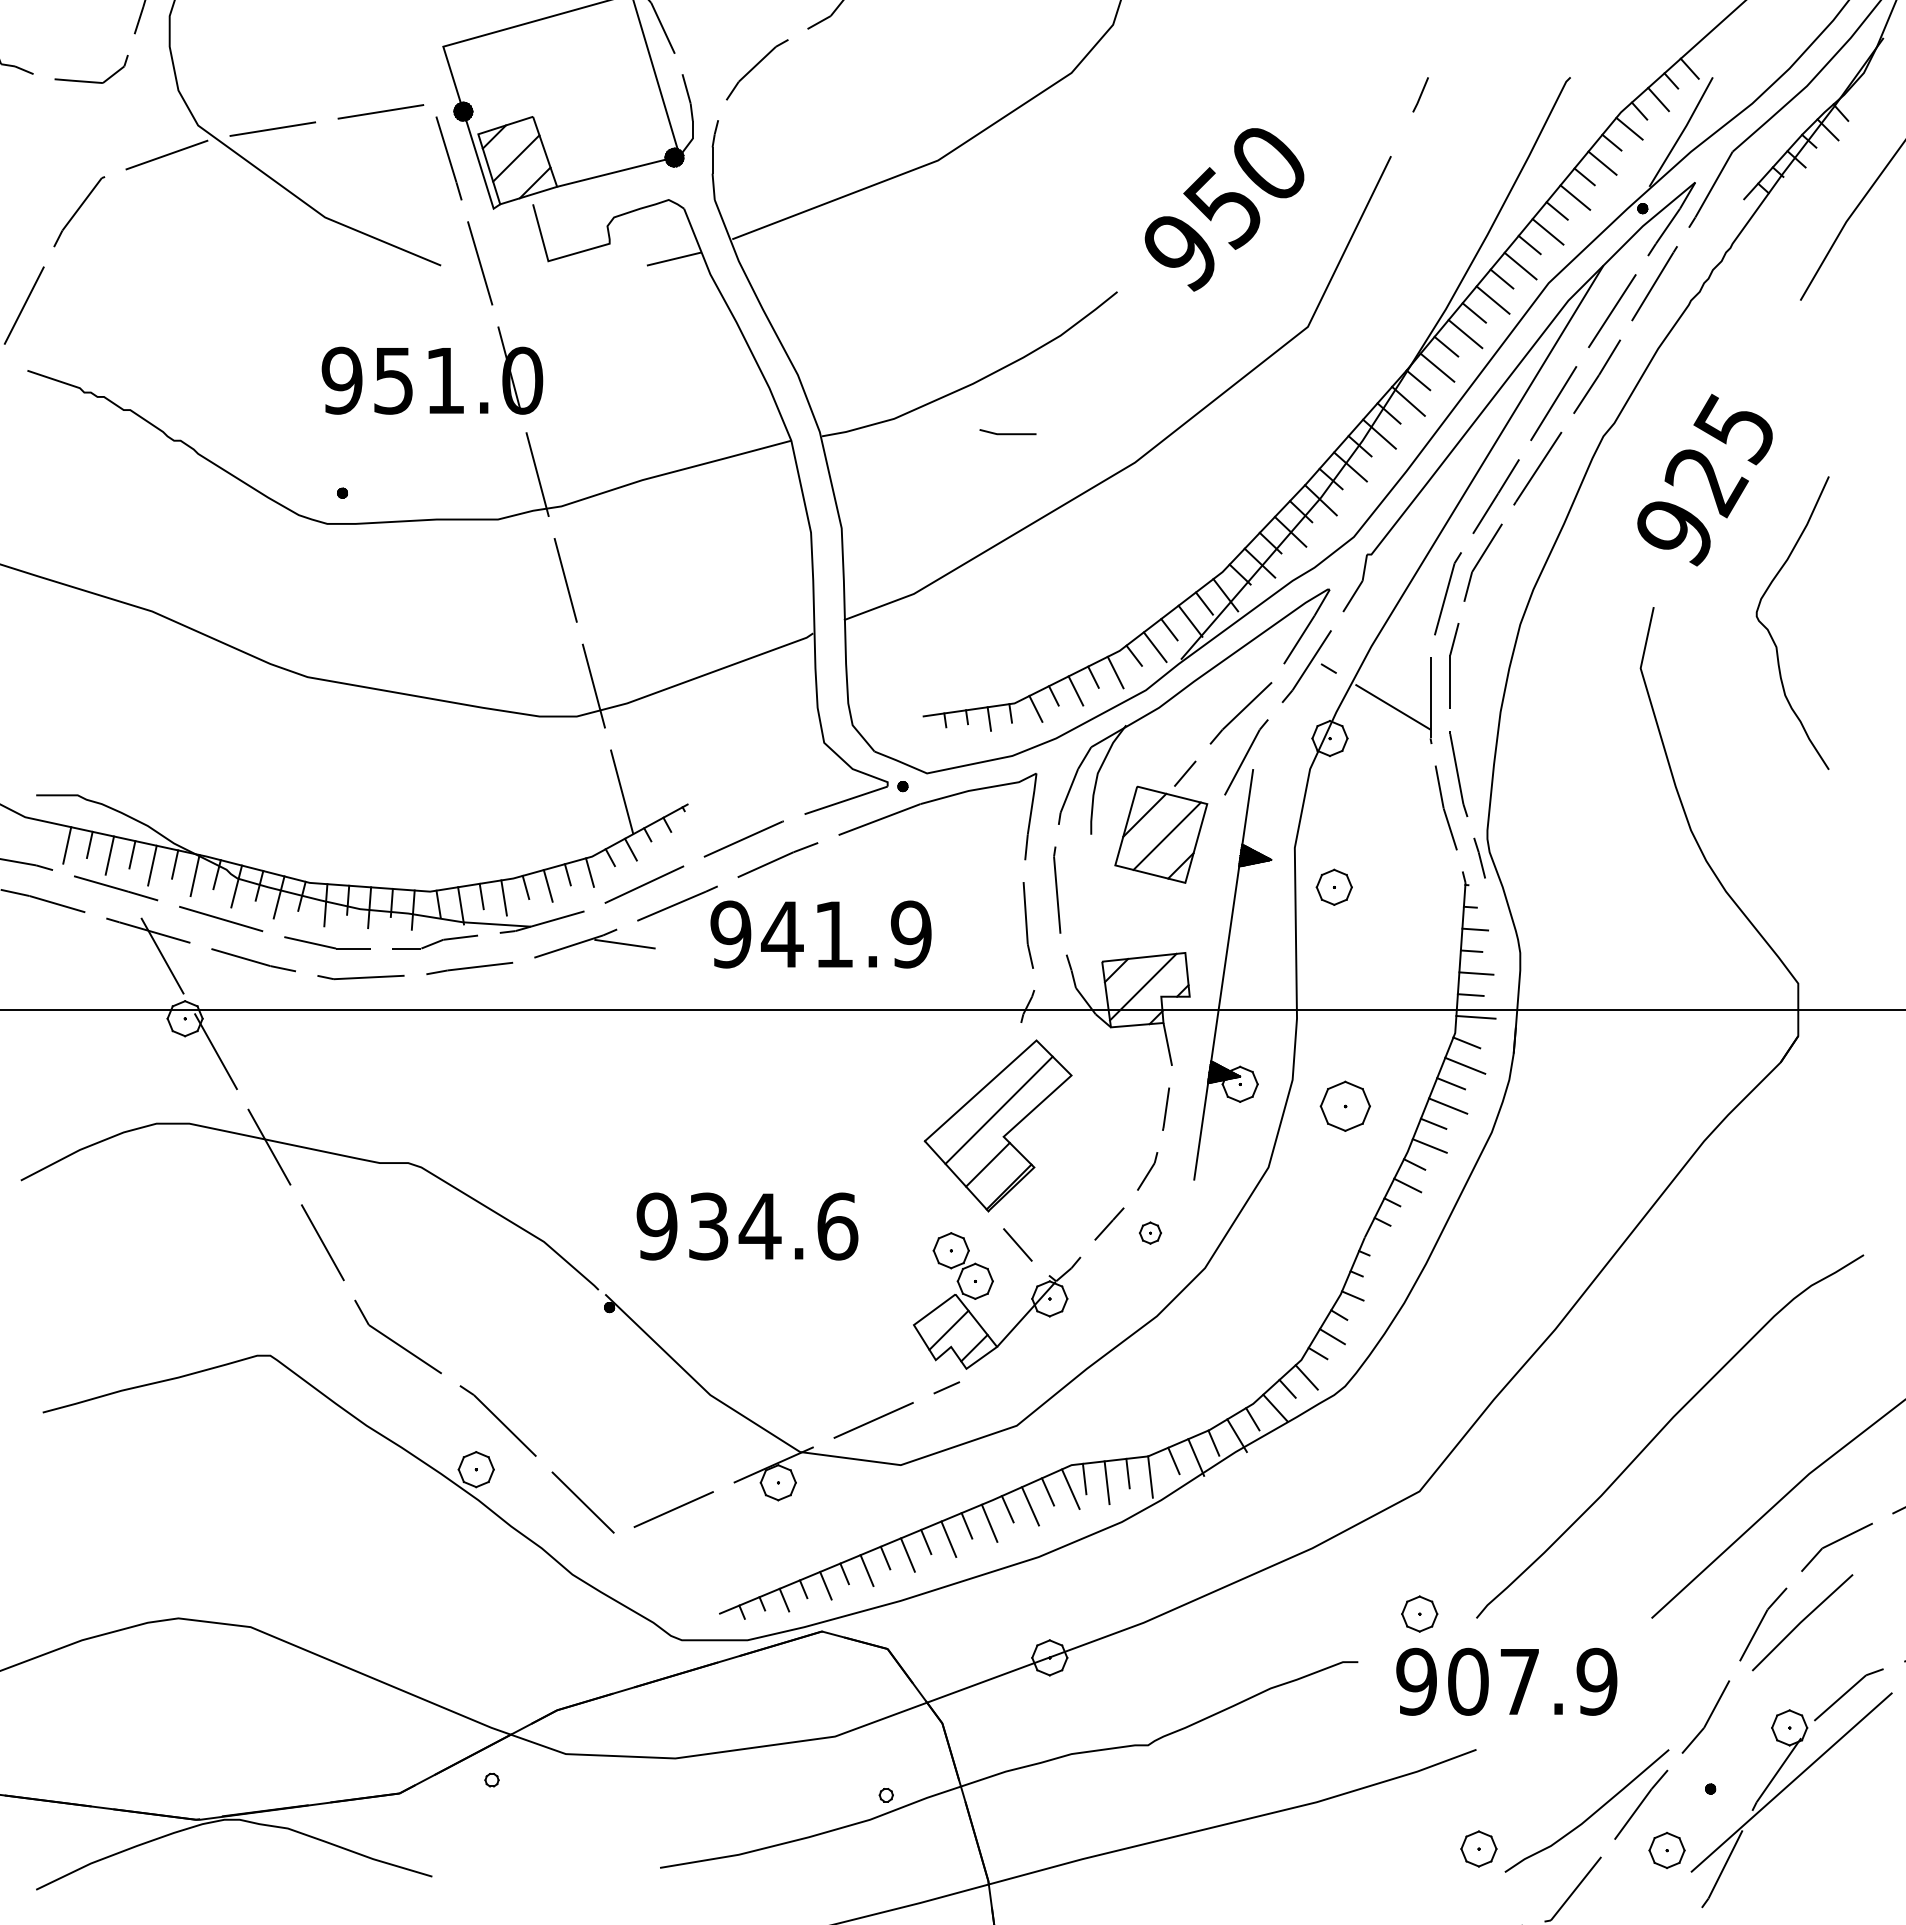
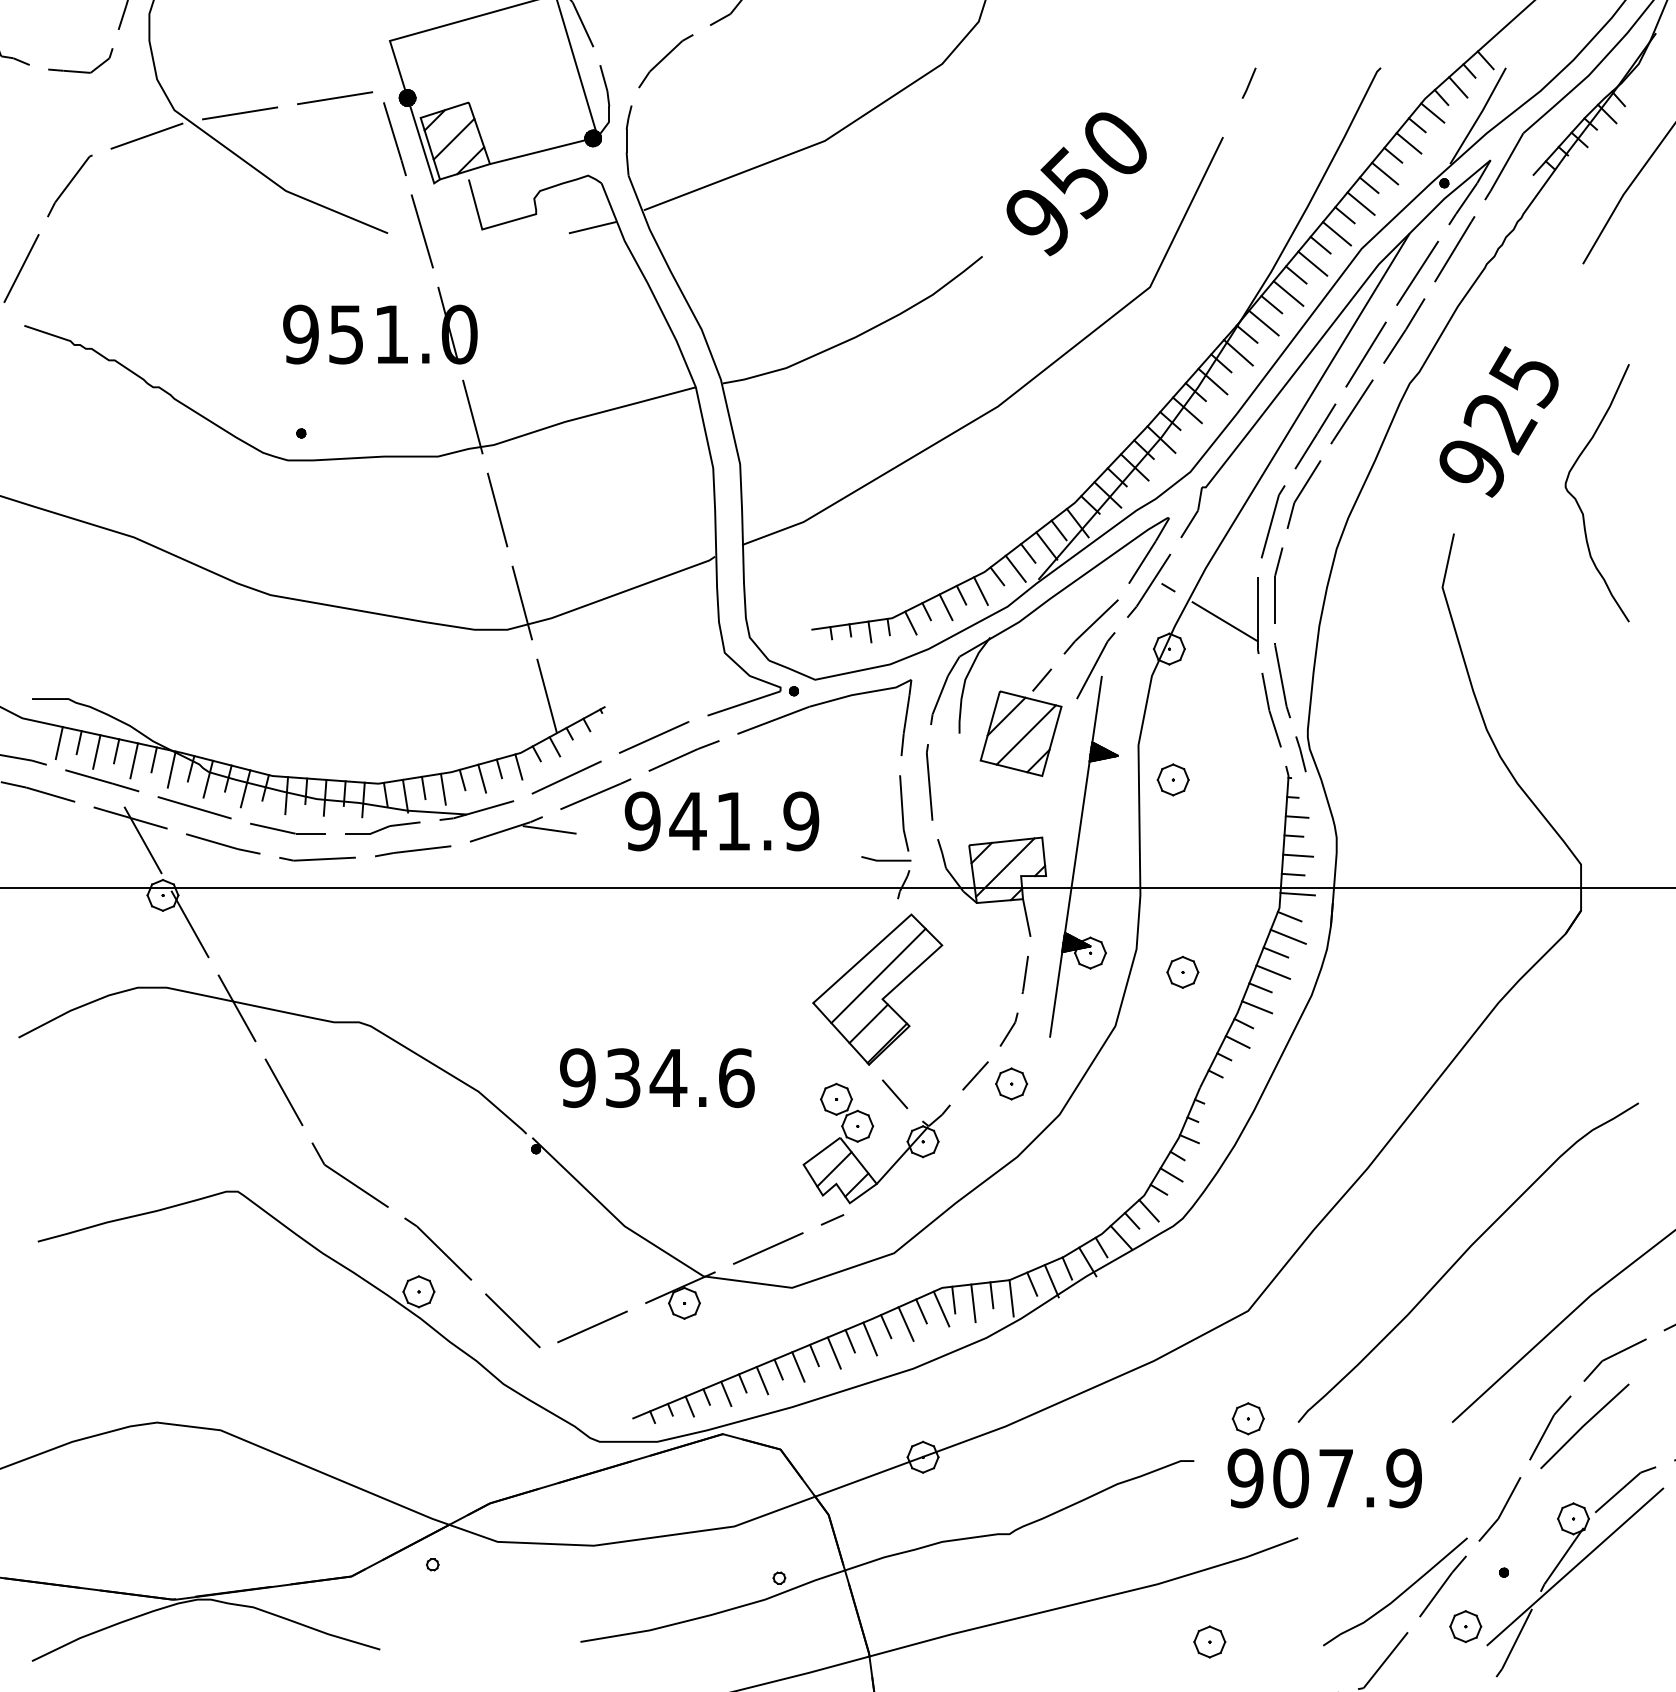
line: (1007, 433) -> (885, 860), moved
curve: (1770, 632) -> (1577, 501), moved
part: (1344, 1105) -> (1182, 971), size x0.71
part: (1150, 1232) -> (1011, 1083), size x1.67
part: (1478, 1848) -> (1209, 1641), moved

